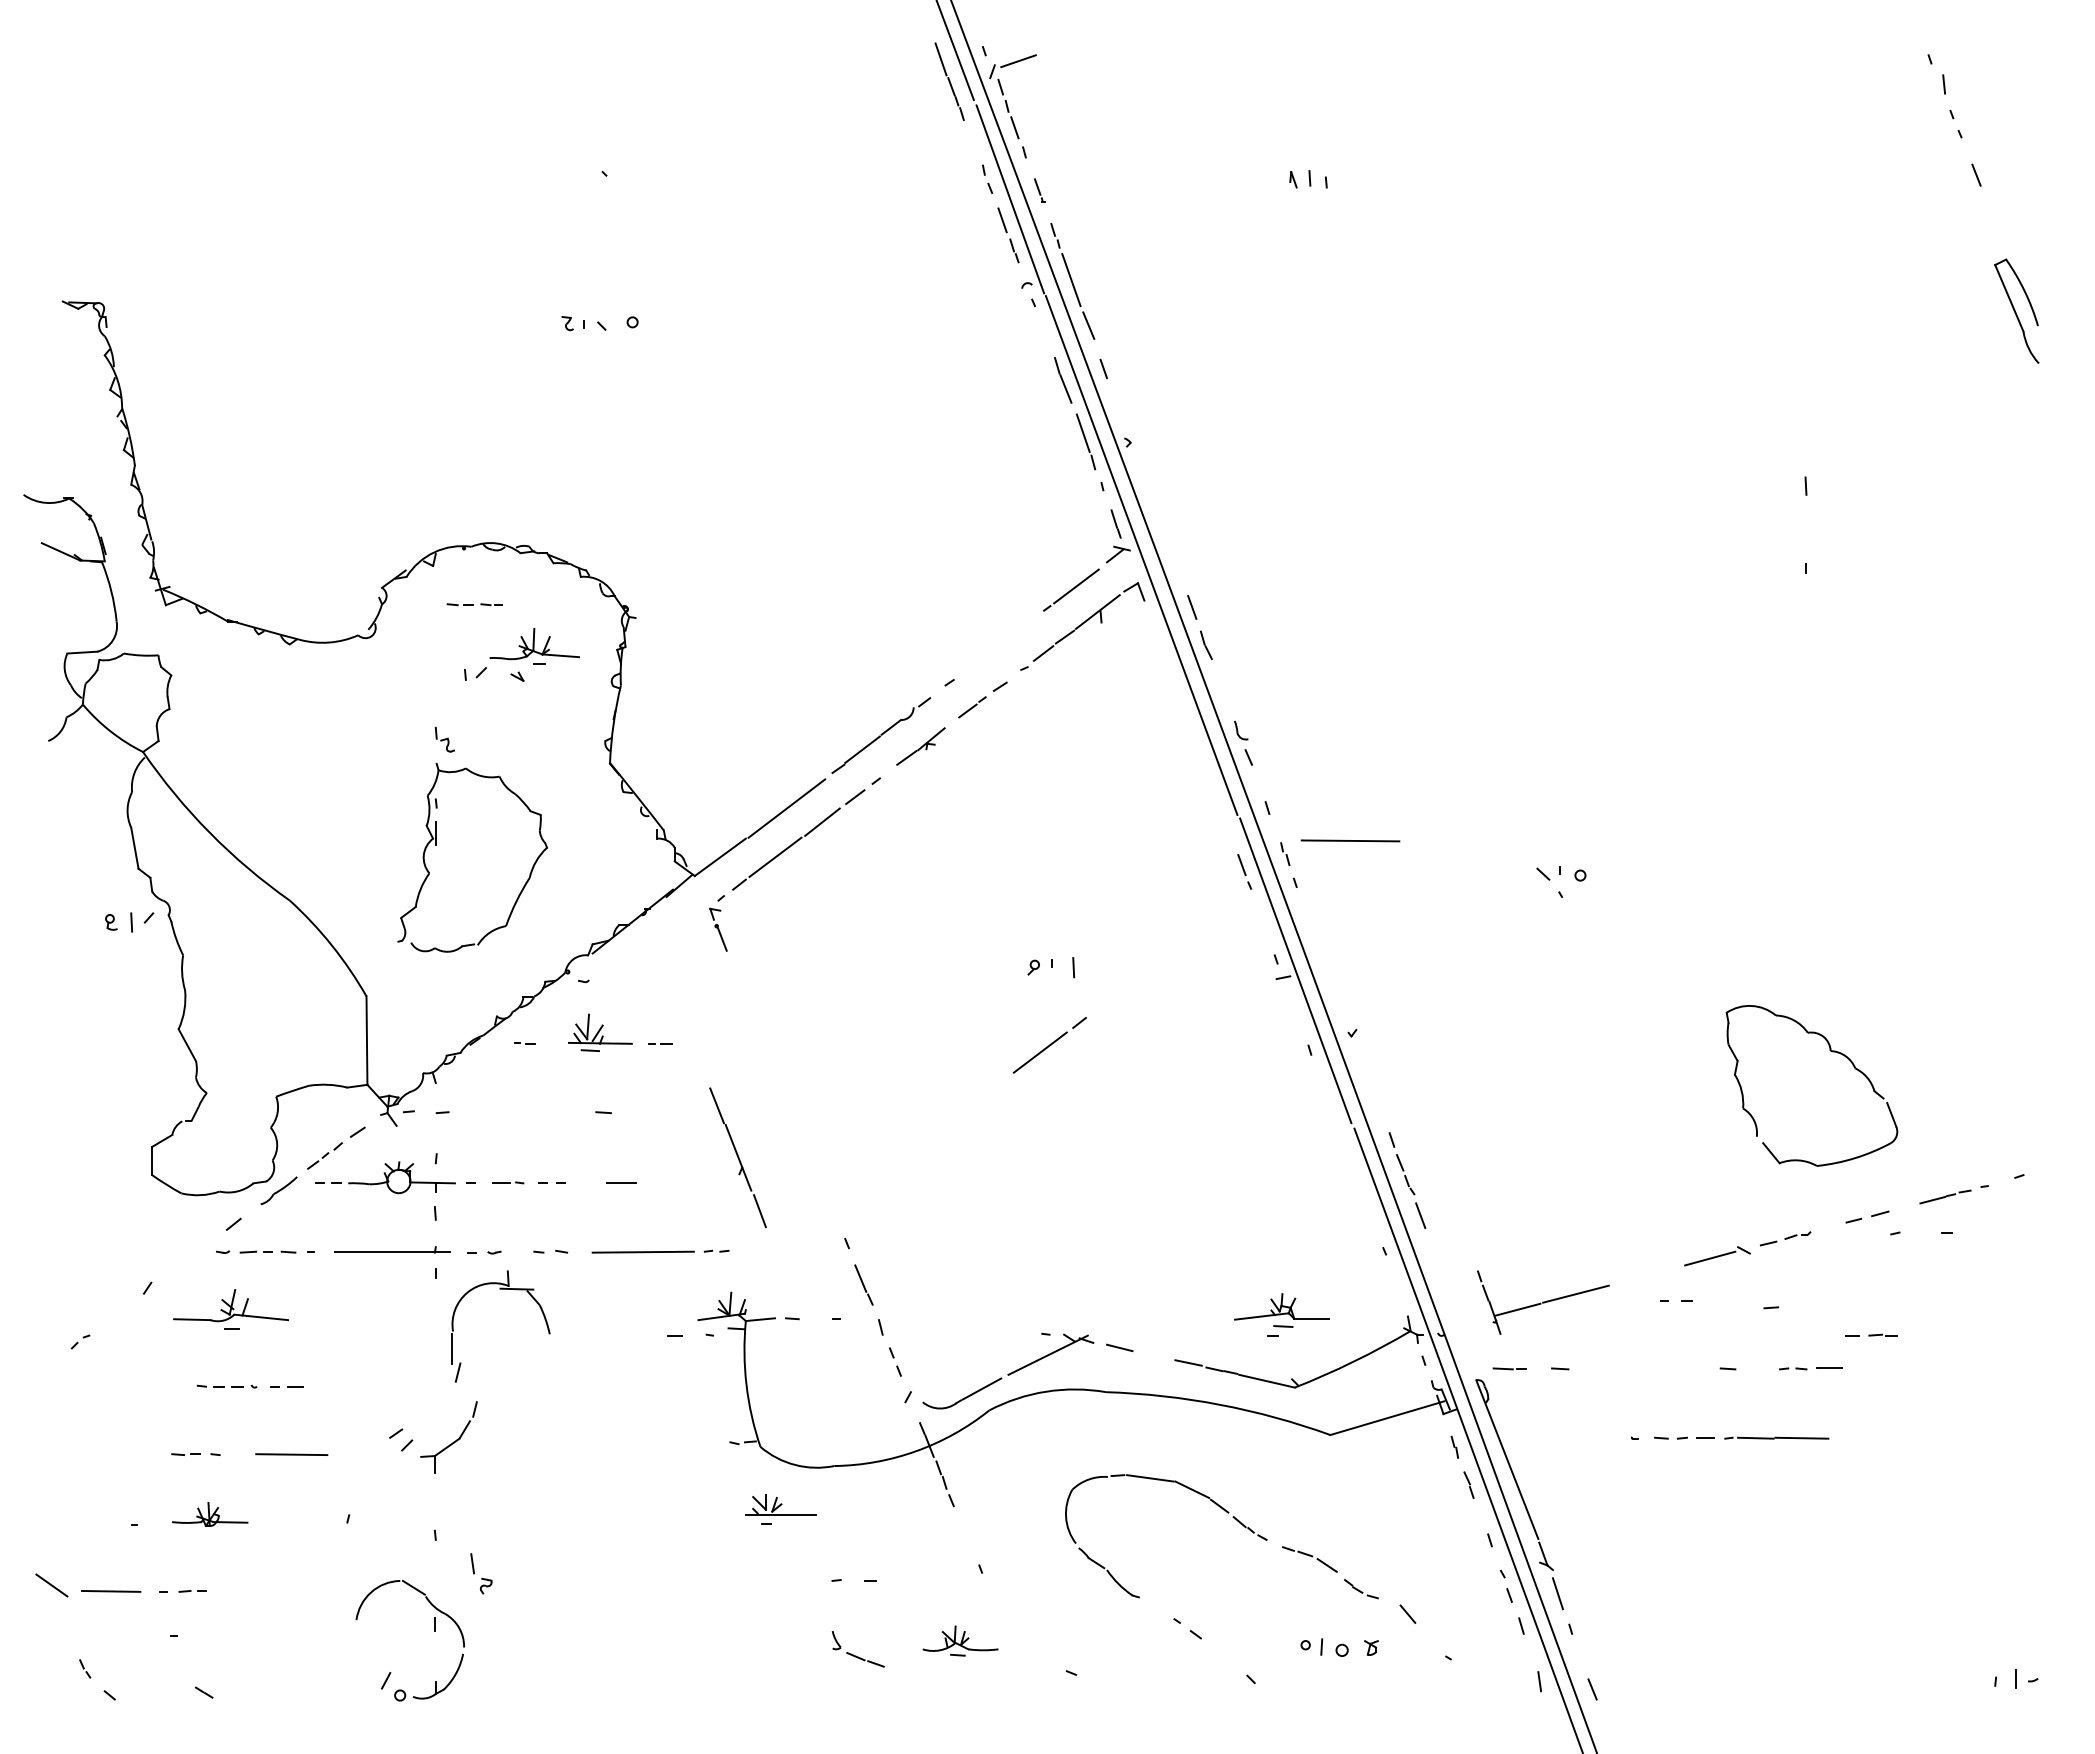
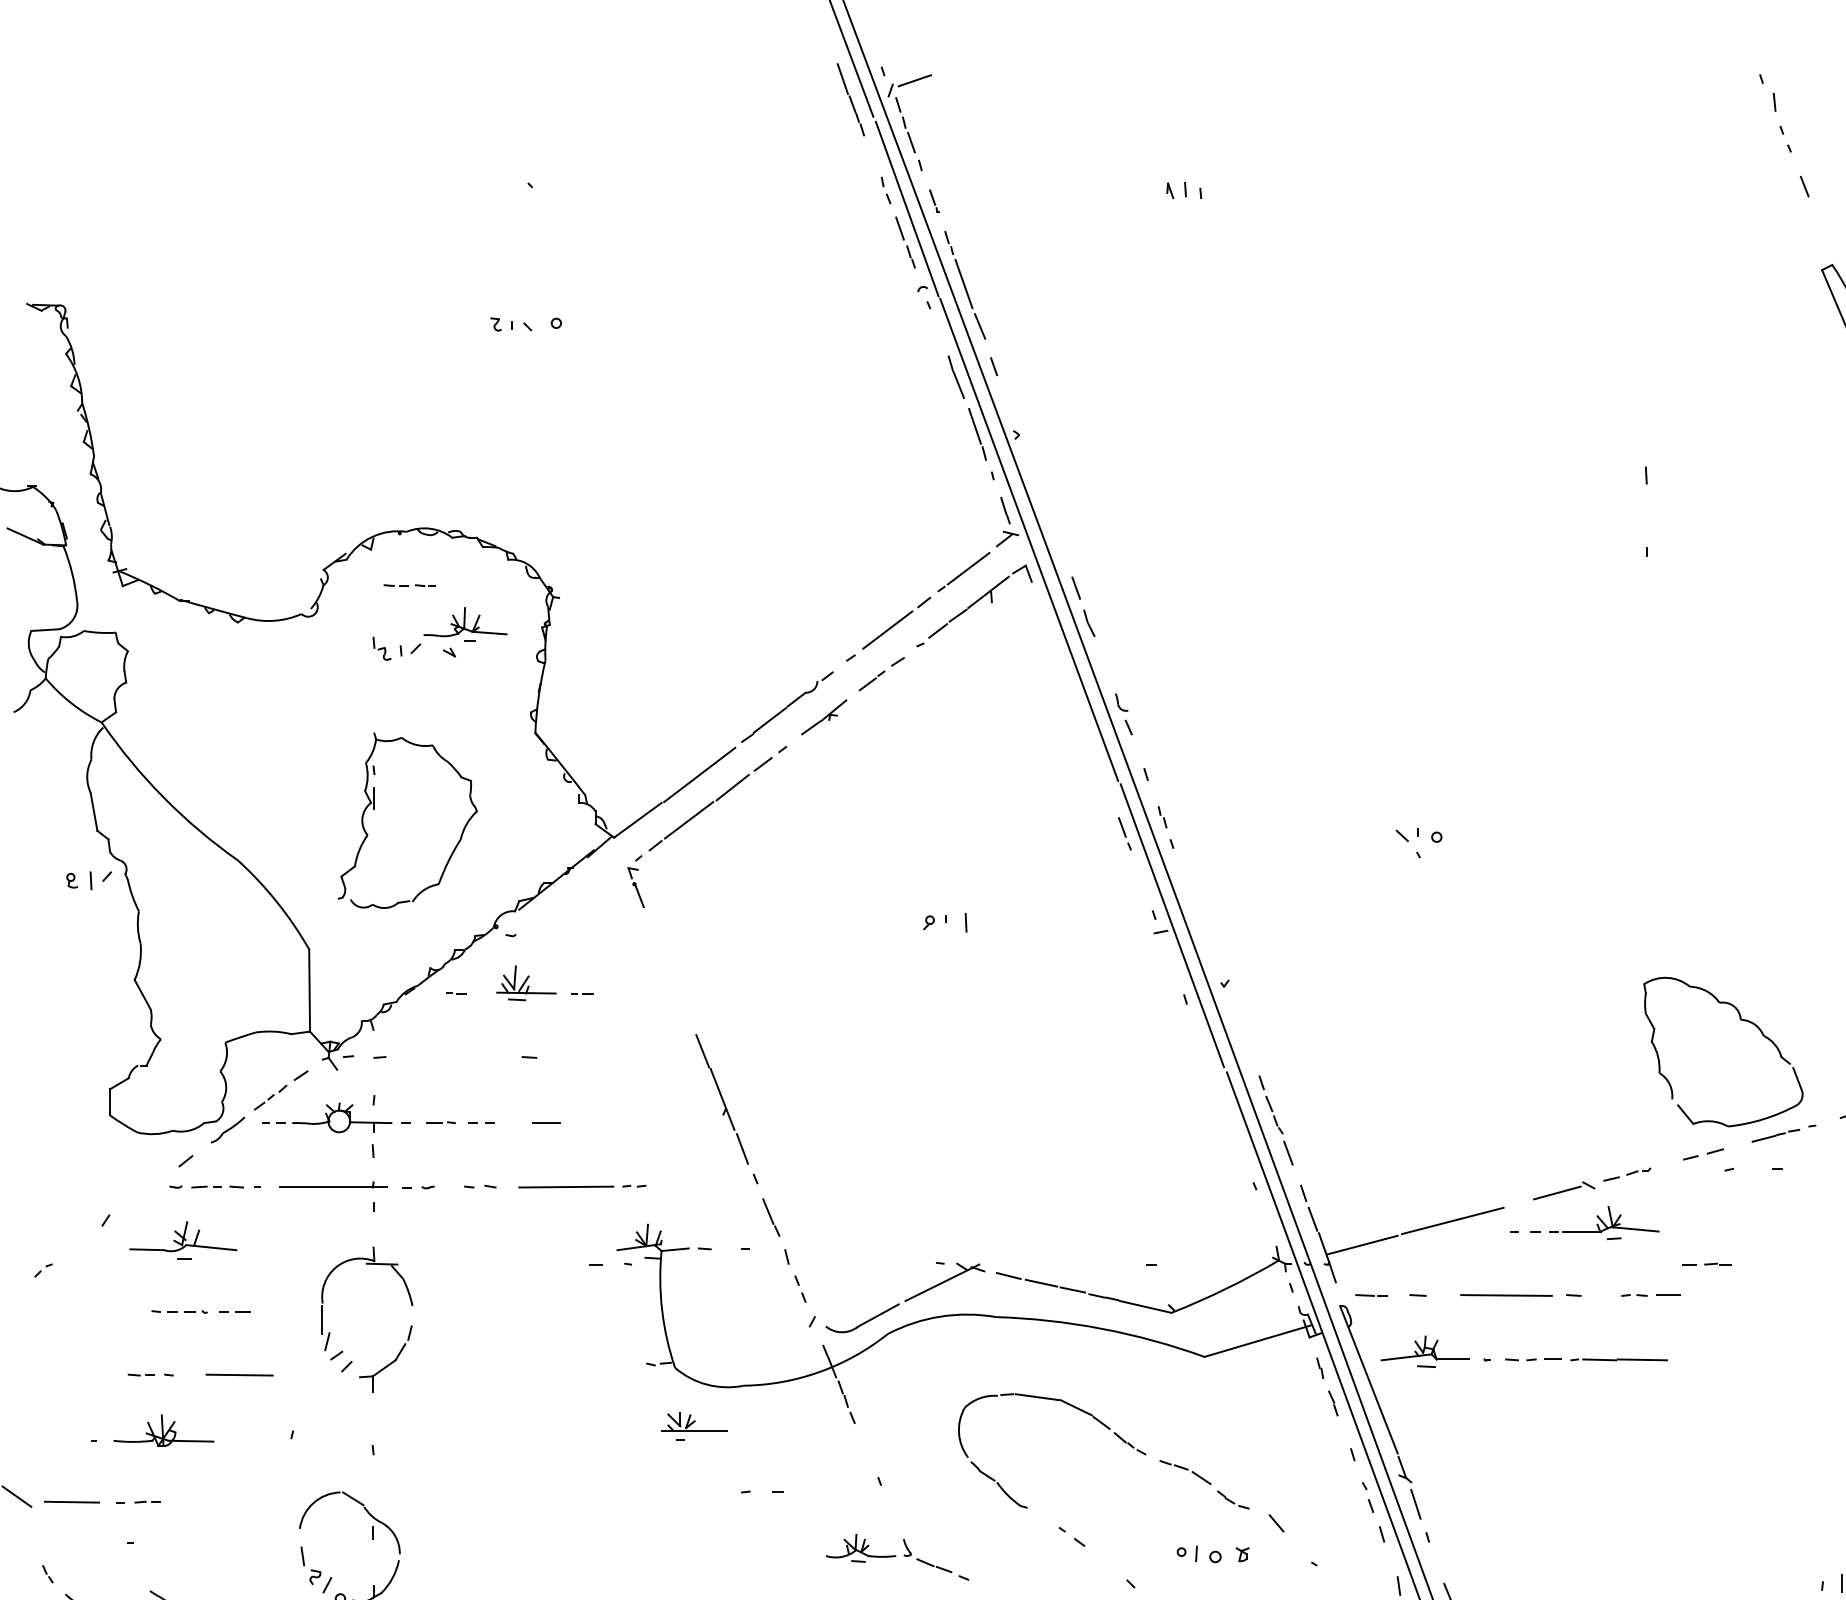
part: (444, 739) -> (381, 648), moved
line: (1350, 840) -> (1506, 1295), moved
line: (1049, 1045) -> (896, 623), moved
part: (1830, 1051) -> (1740, 1020), moved
part: (737, 1157) -> (721, 1099), moved
part: (1760, 1286) -> (1604, 1218), added
part: (500, 1289) -> (366, 1264), moved
part: (1543, 1302) -> (1402, 1233), size x1.67
part: (1281, 1310) -> (1424, 1351), moved
line: (1154, 1355) -> (1041, 1283), added
part: (209, 1514) -> (163, 1430), size x1.43
part: (481, 1573) -> (311, 1565), moved
part: (856, 1655) -> (925, 1561), moved

